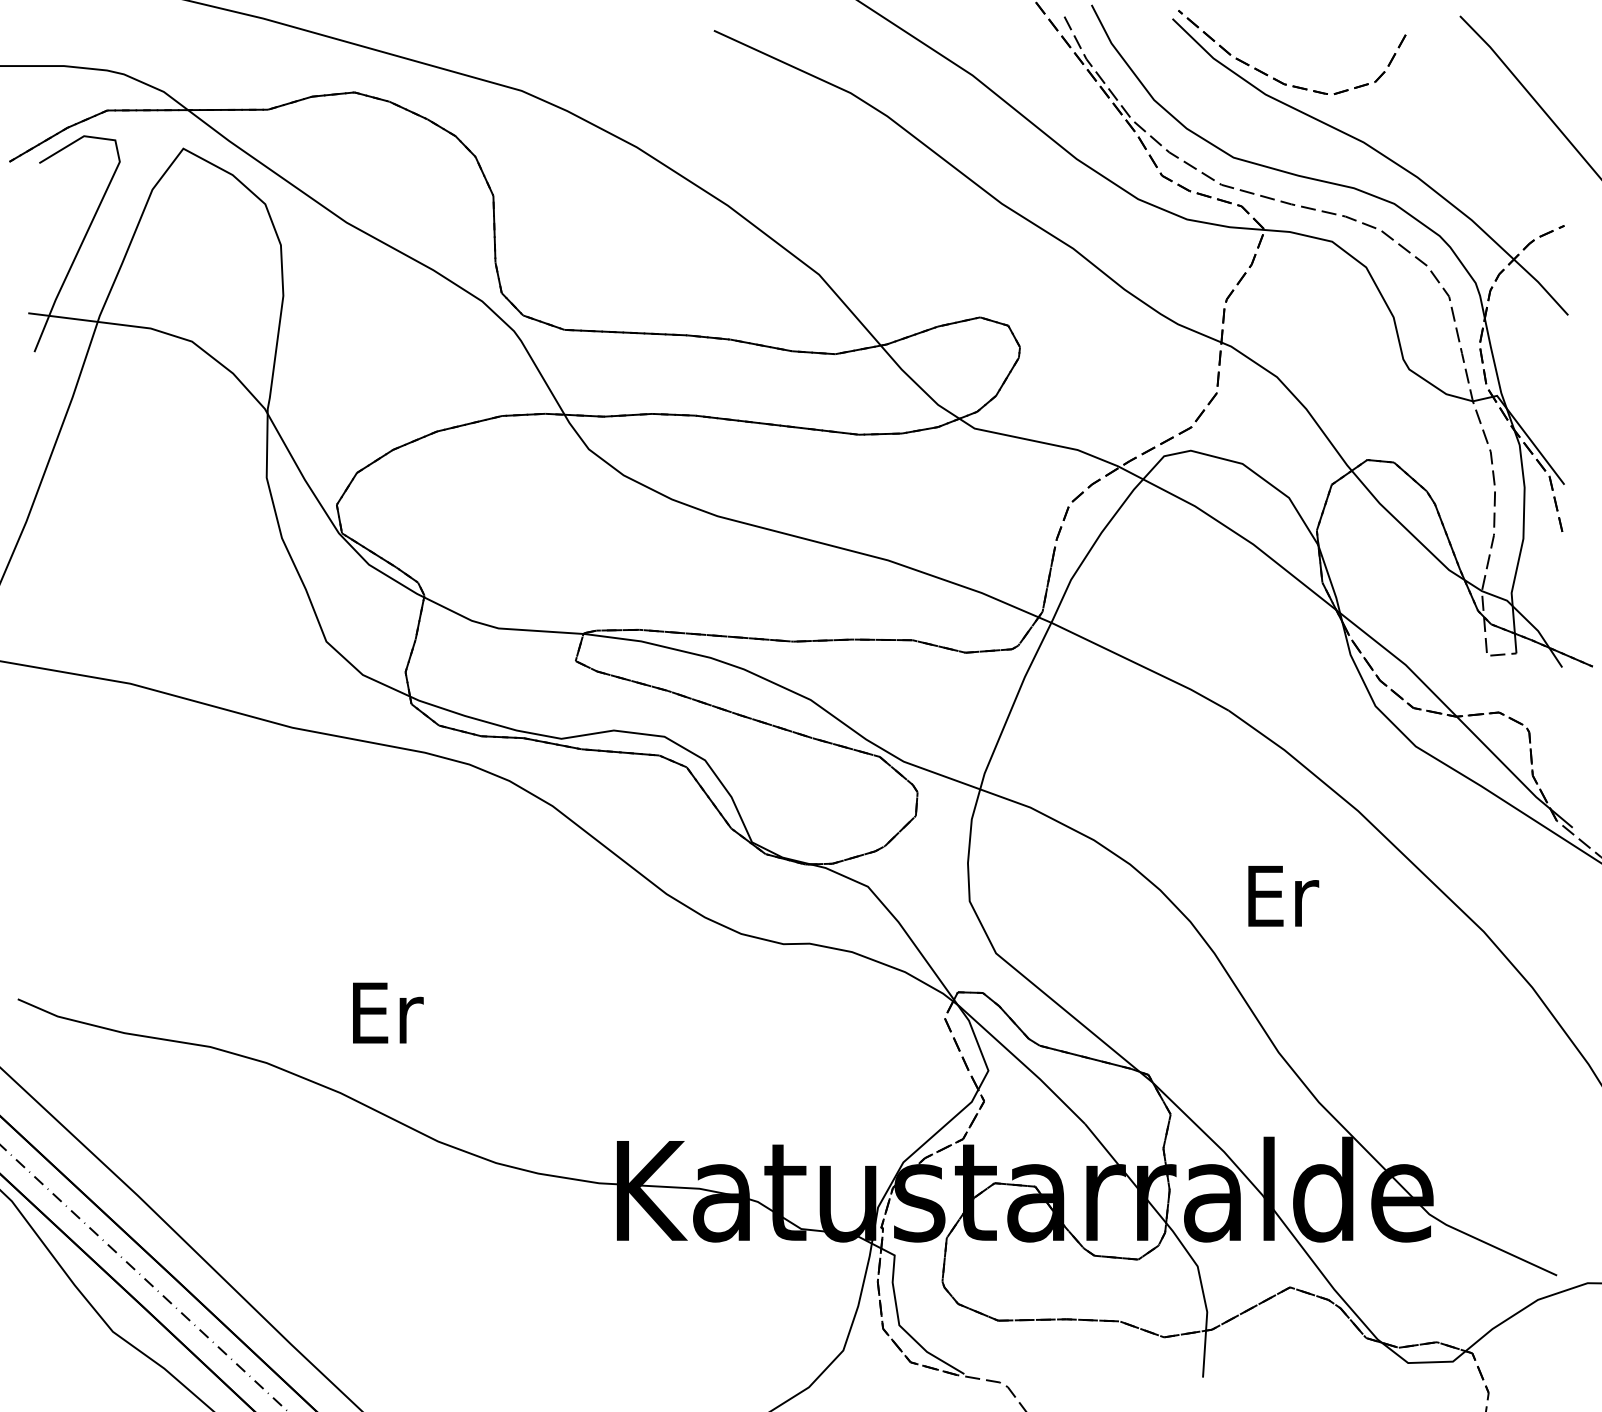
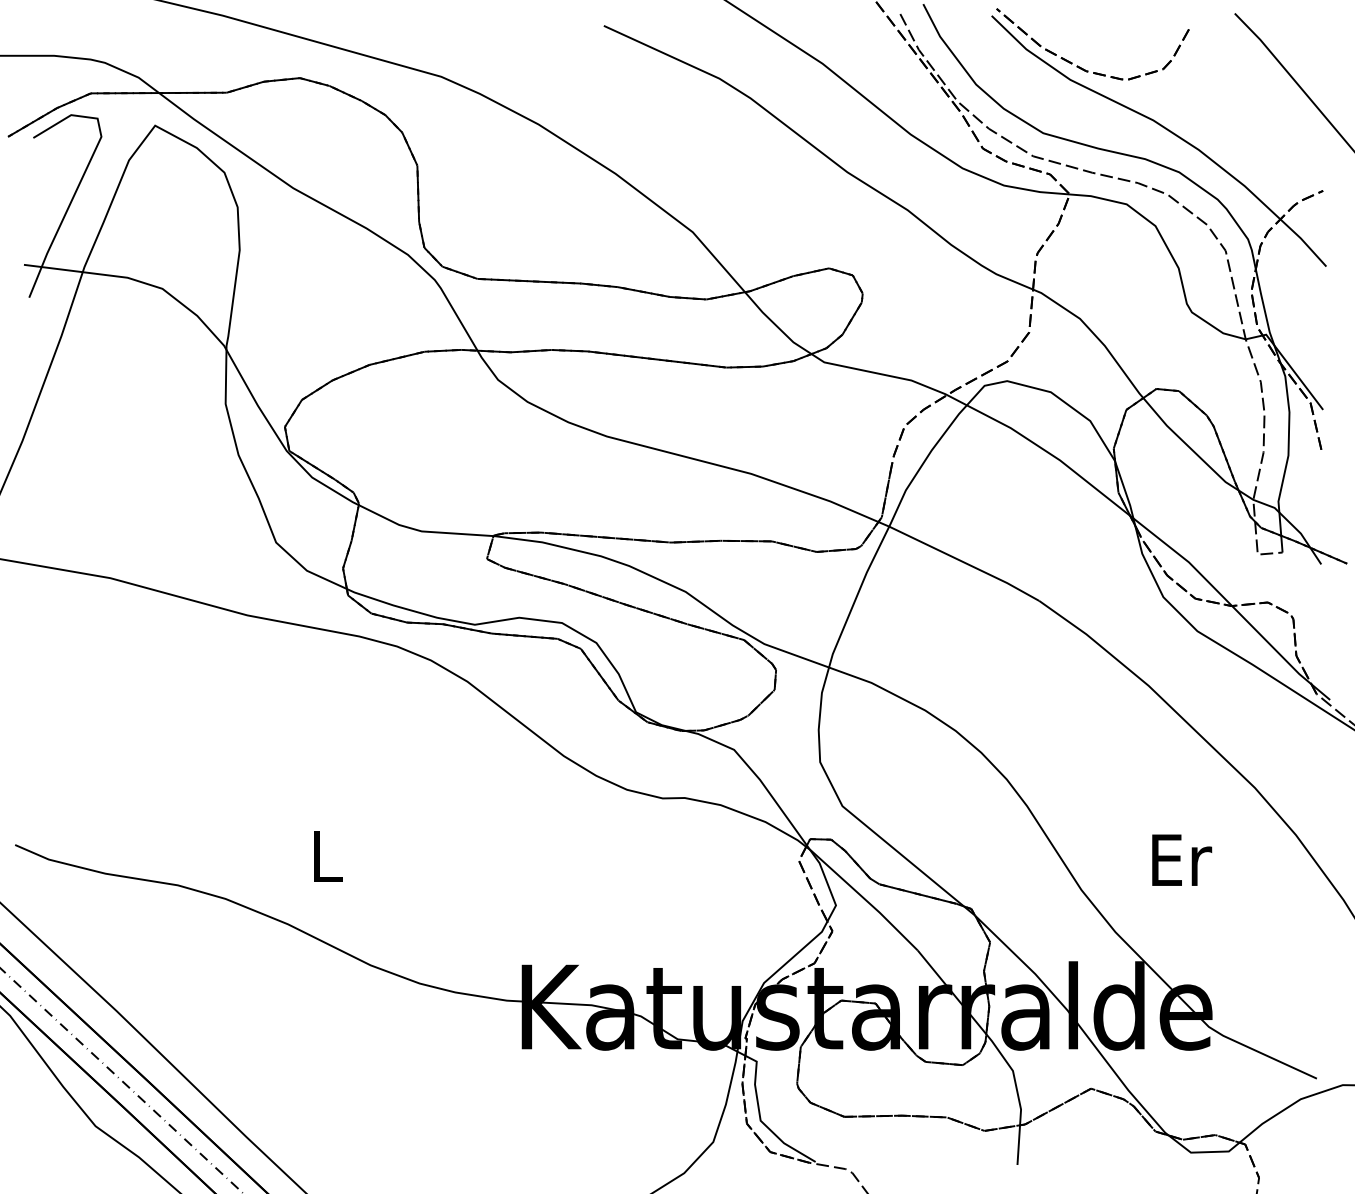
text: (1283, 896) -> (1181, 860), moved
text: (388, 1012) -> (328, 856), Er -> L

